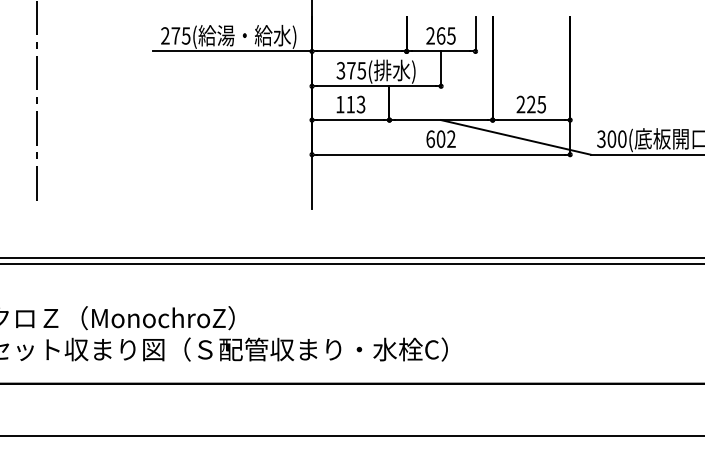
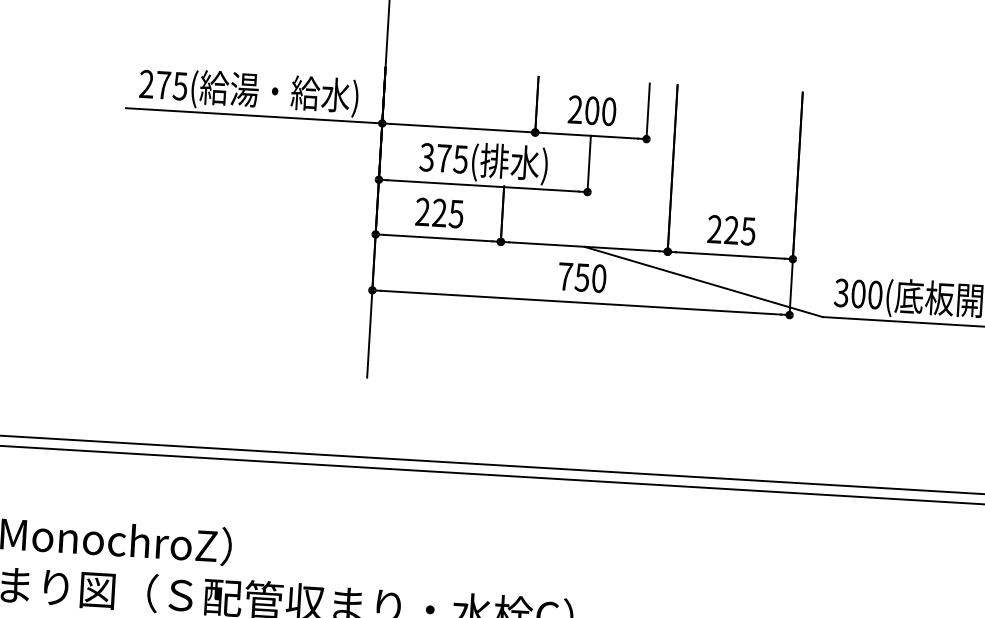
text: (445, 35) -> (599, 110), 265 -> 200
text: (350, 104) -> (439, 212), 113 -> 225
text: (440, 138) -> (581, 276), 602 -> 750

